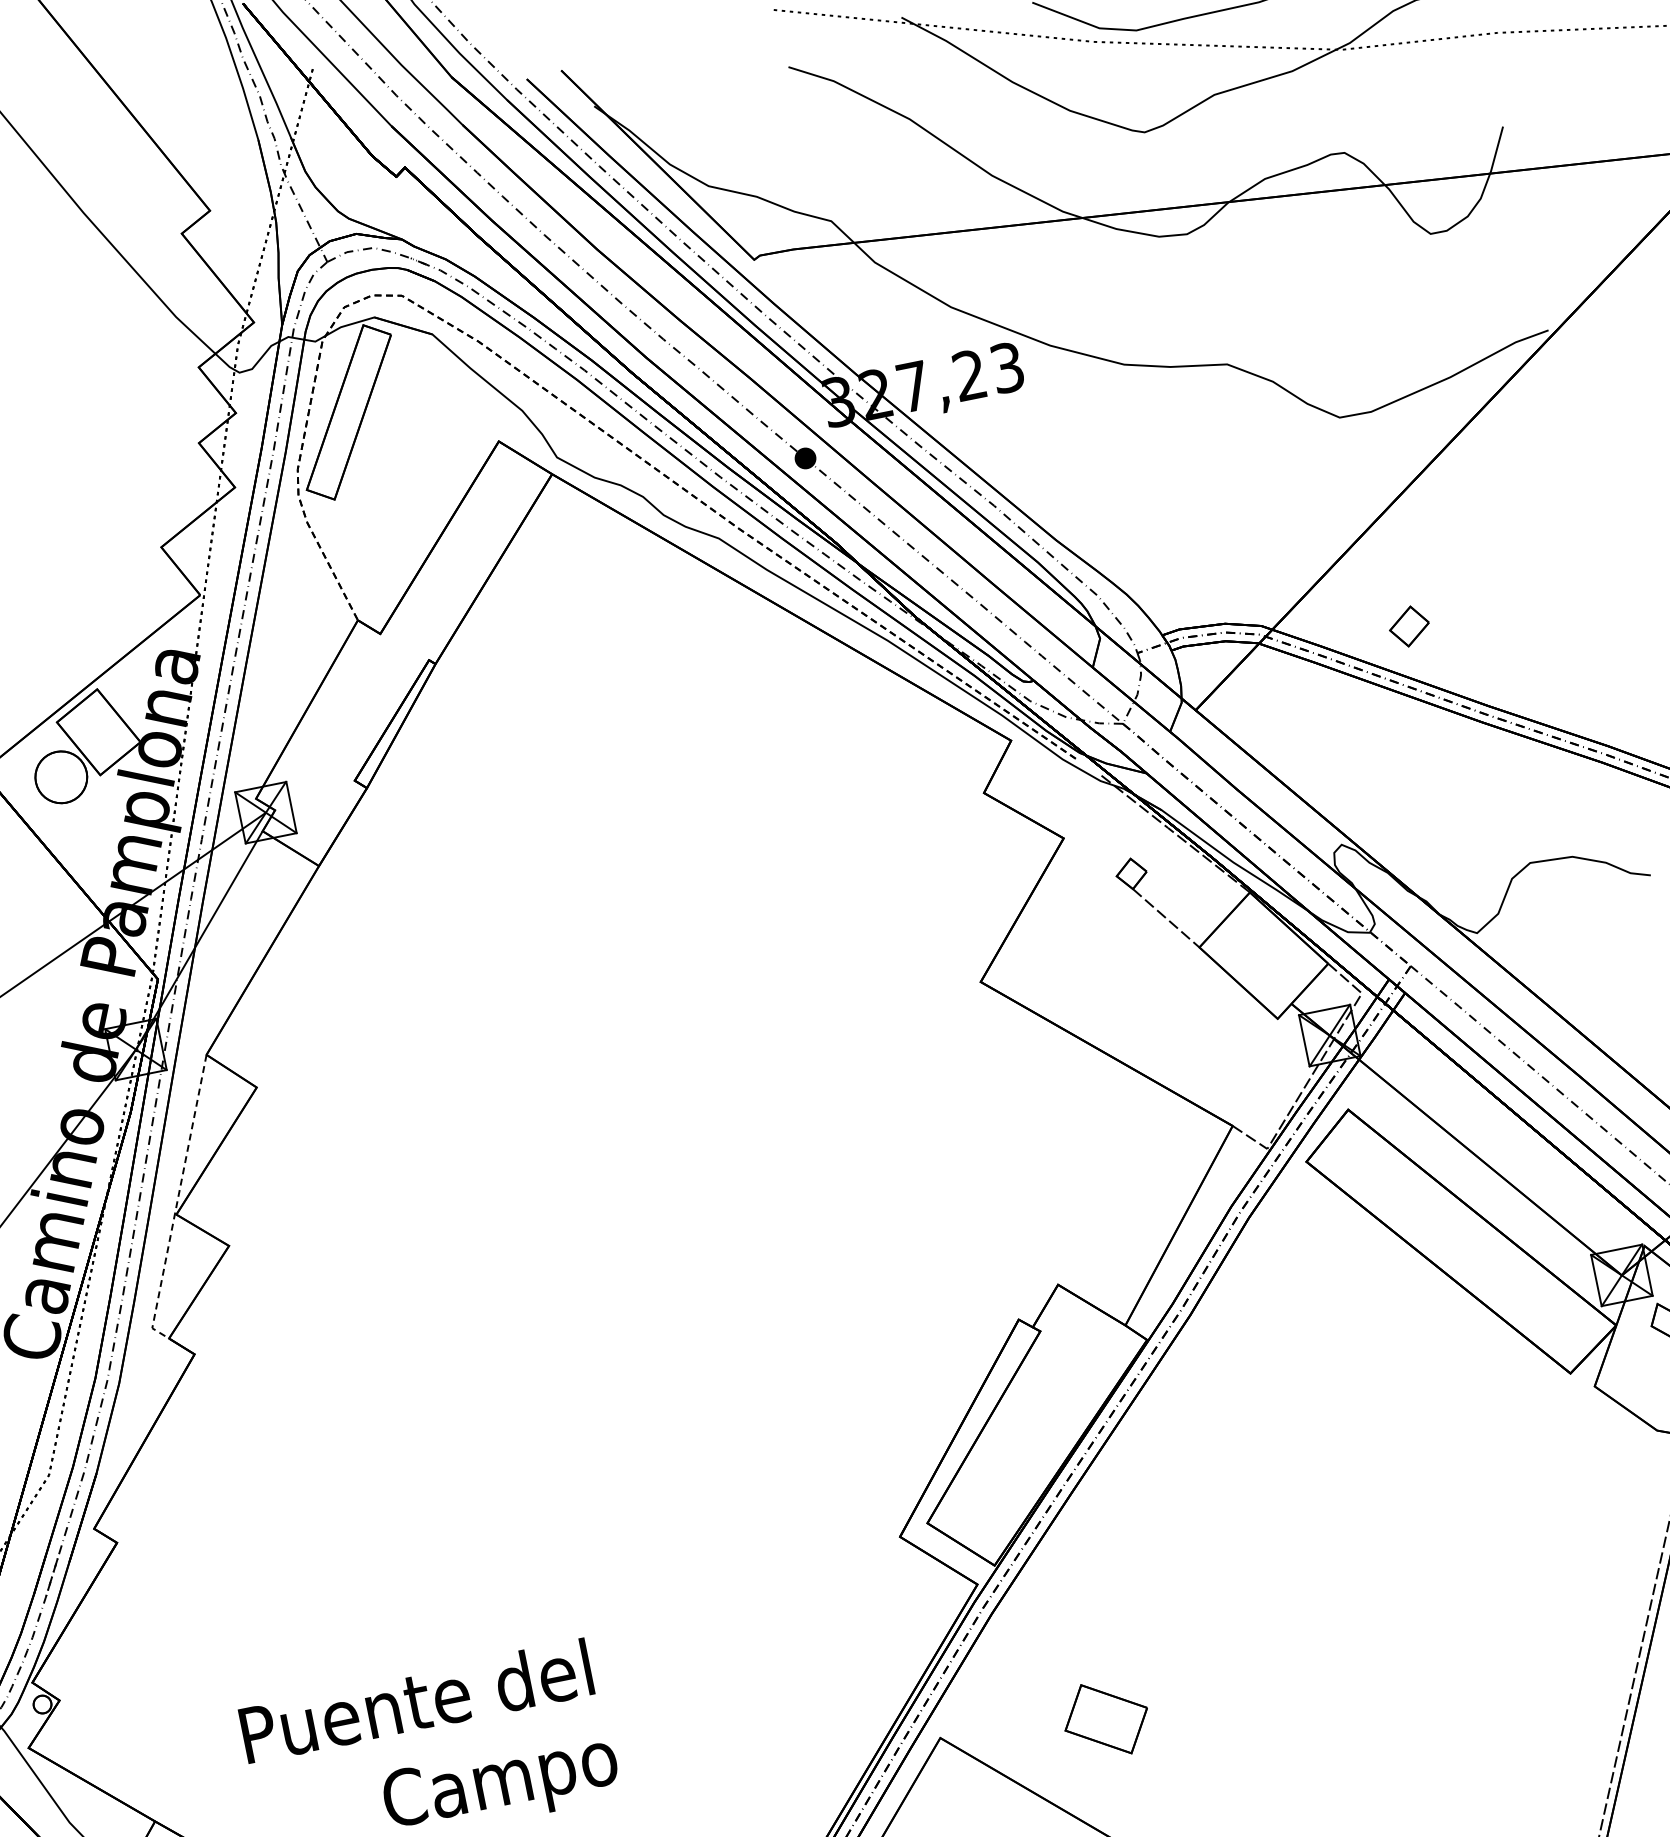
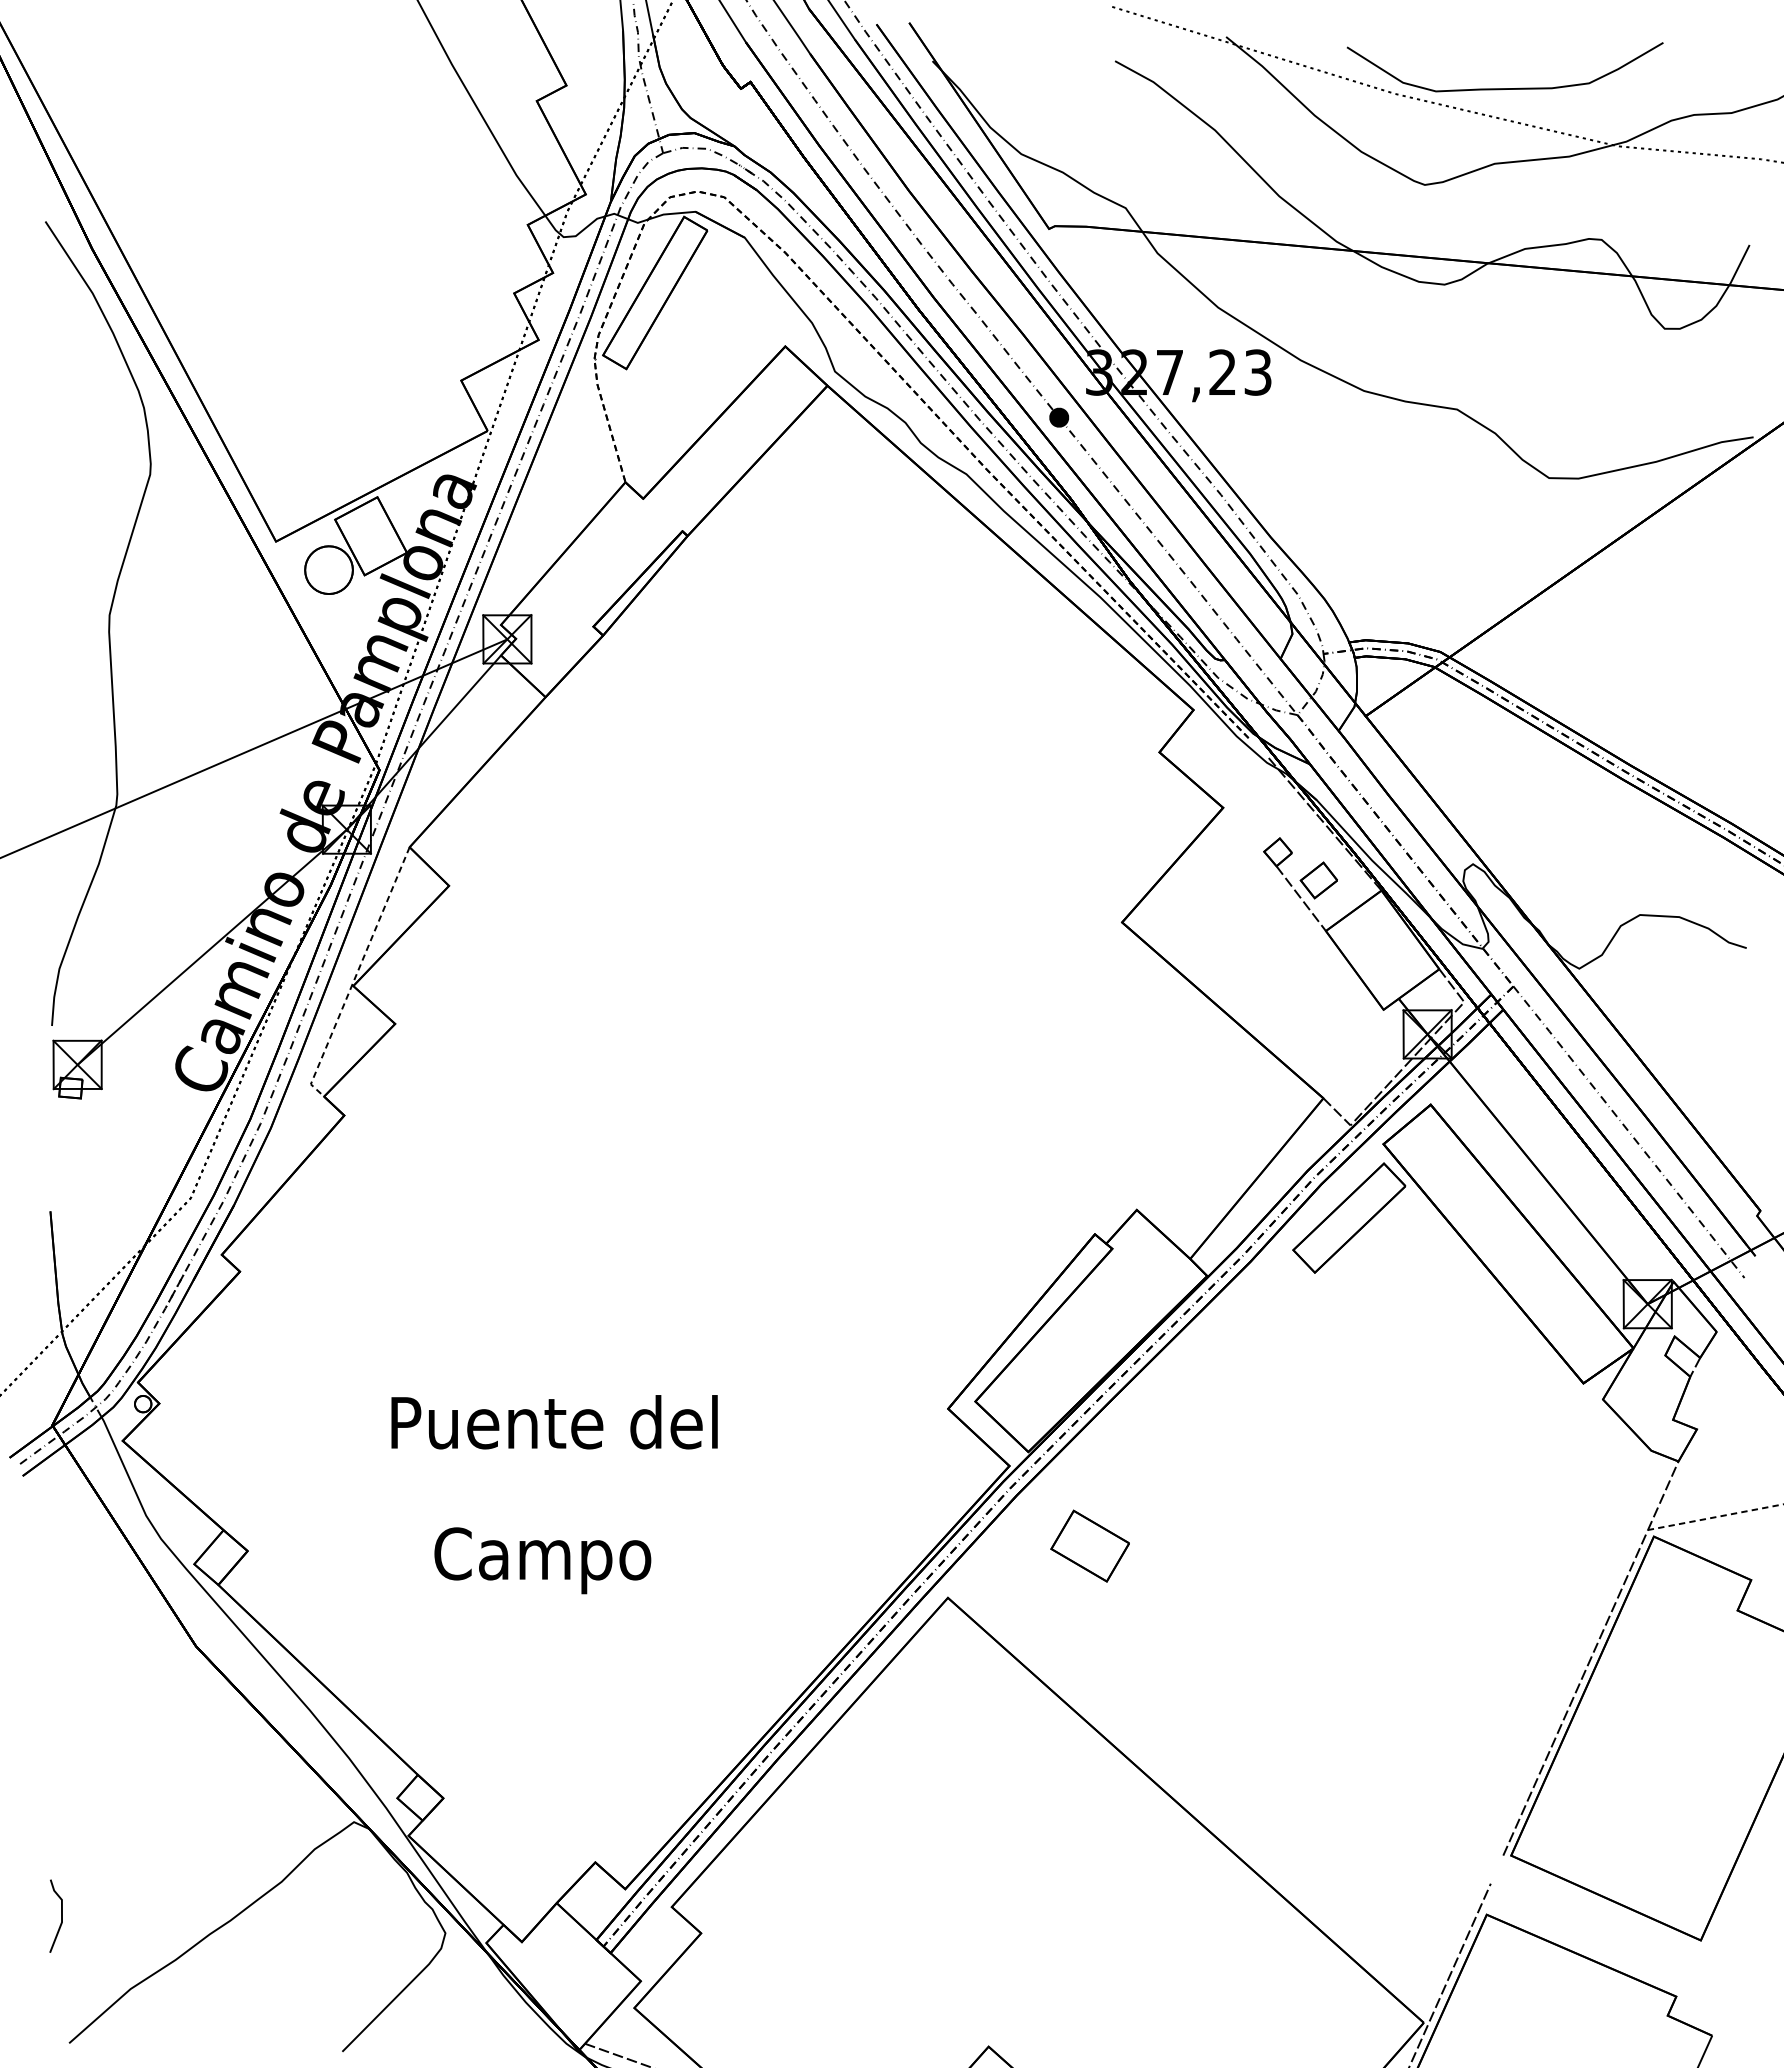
part: (1408, 626) -> (1318, 880), moved
part: (1285, 1247) -> (1349, 1217), added
text: (416, 1701) -> (554, 1422), moved
part: (1105, 1718) -> (1089, 1545), moved

